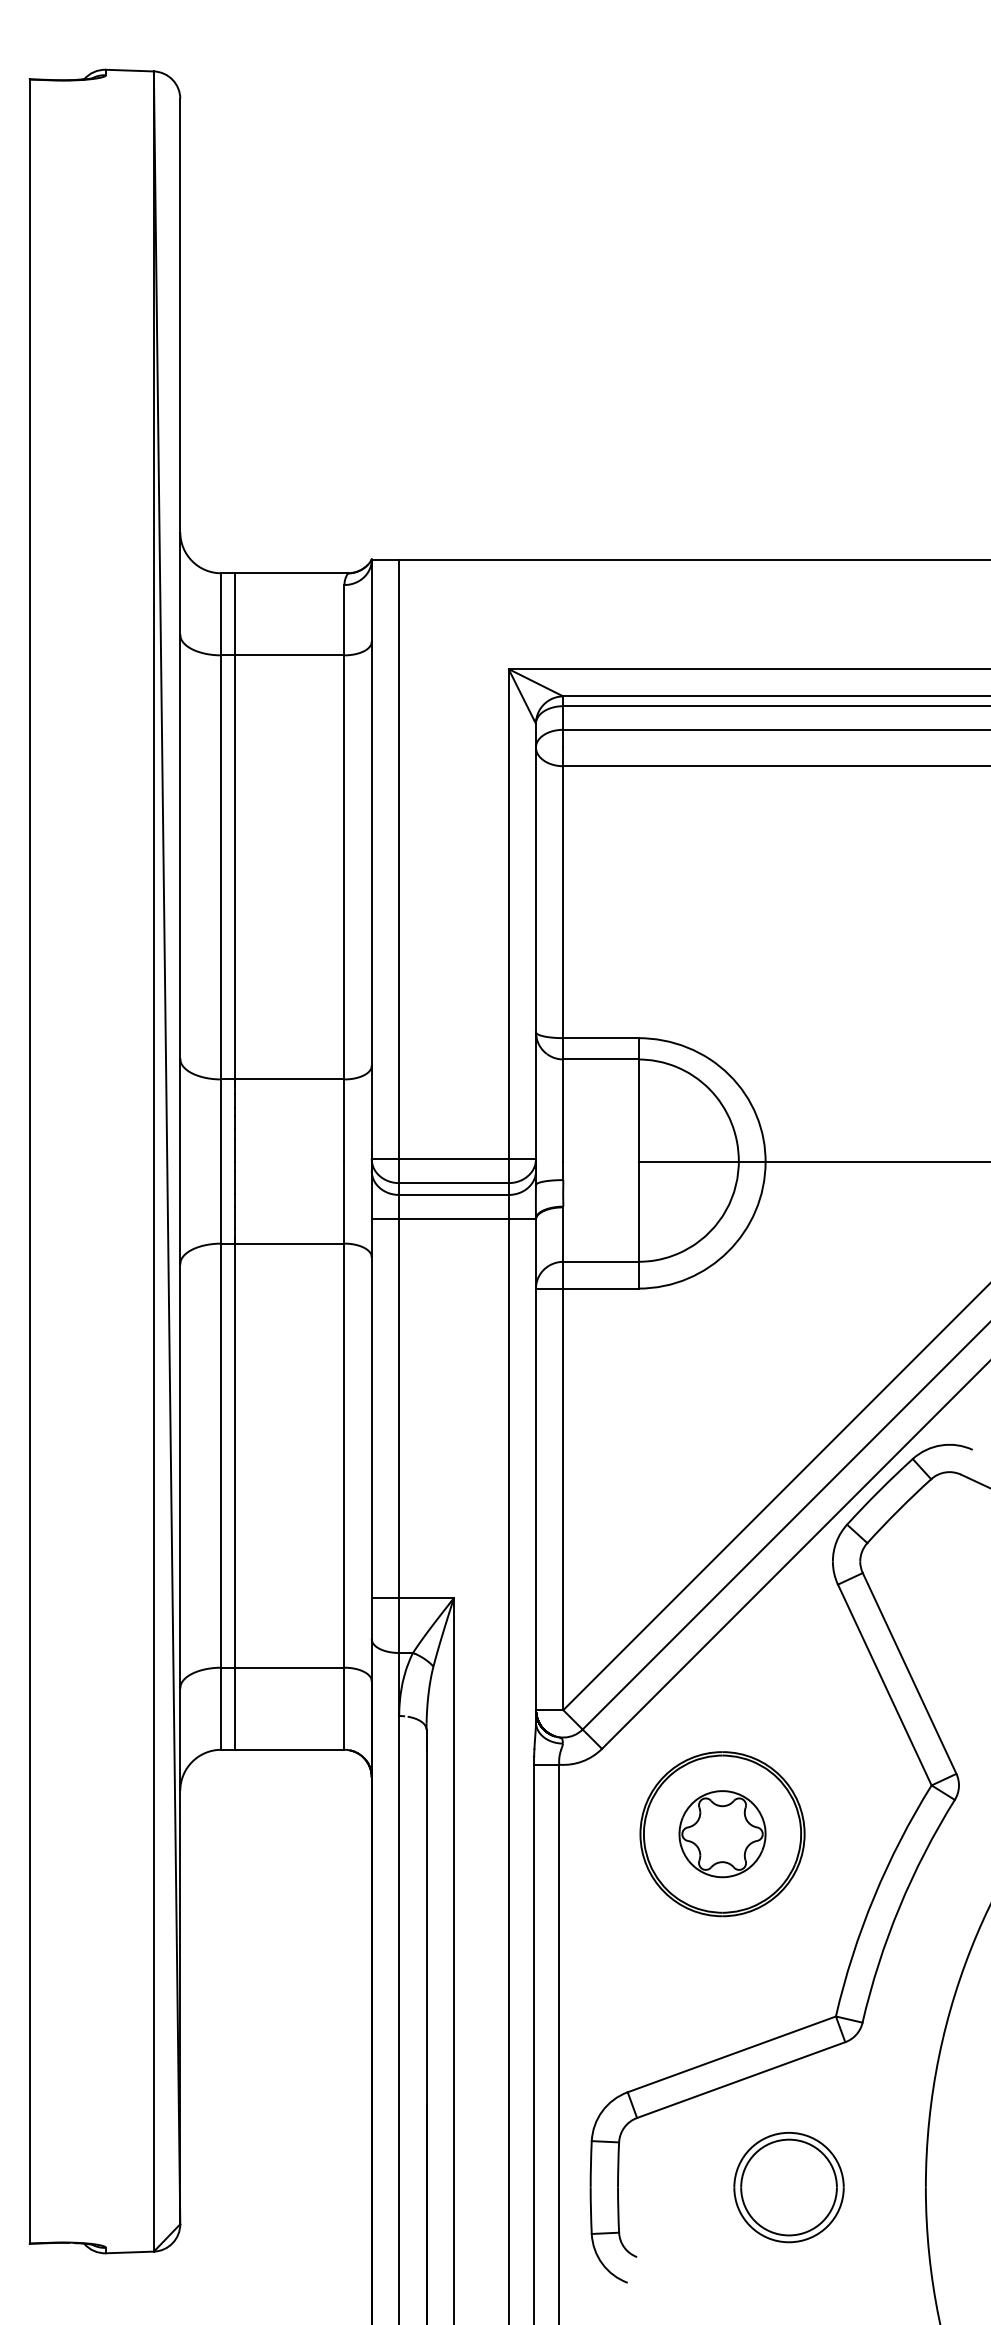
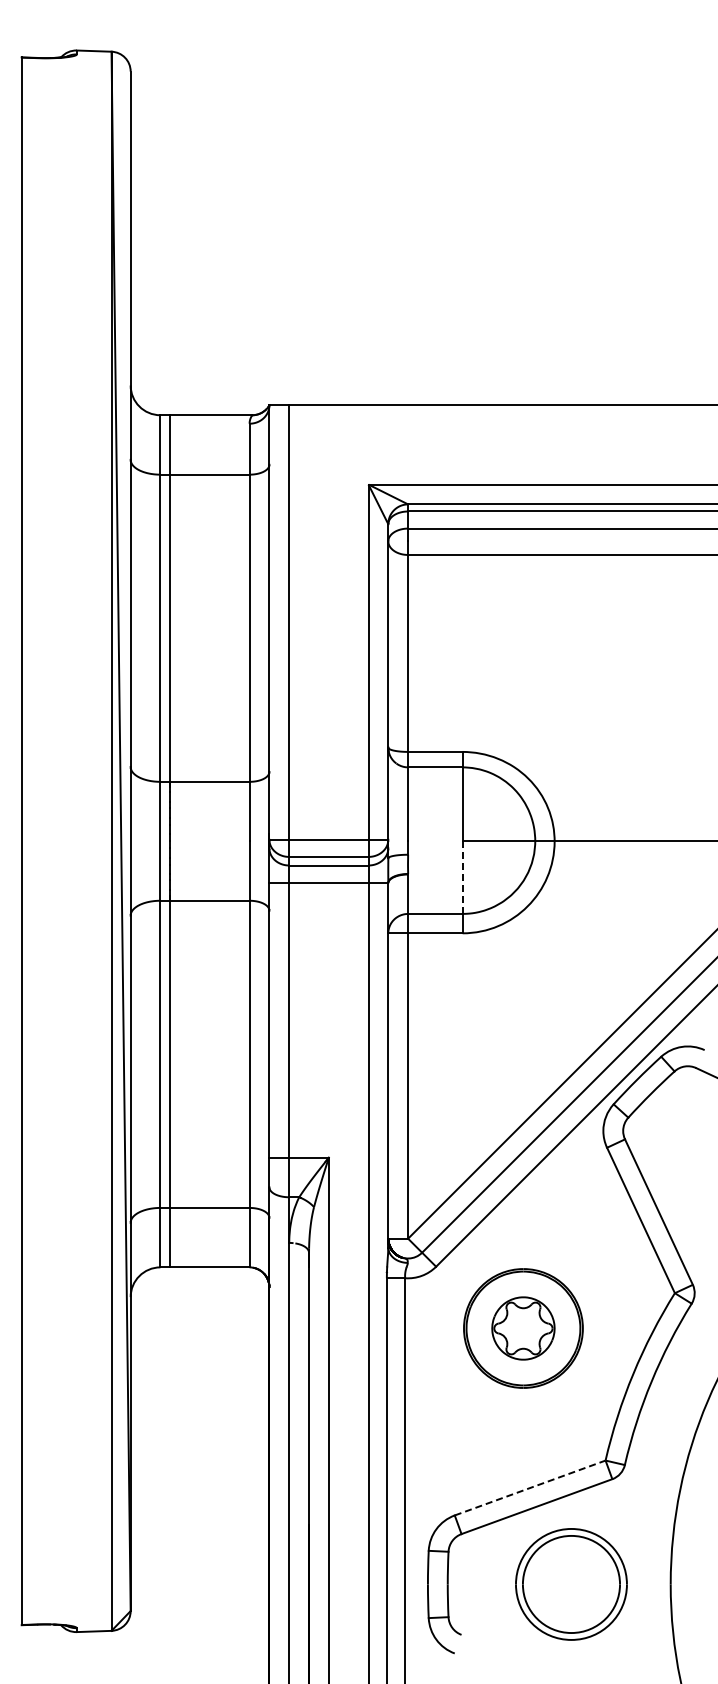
line: (638, 1211) -> (462, 877), solid -> dashed
line: (732, 2053) -> (530, 1487), solid -> dashed
part: (788, 2187) -> (571, 1584), size x1.4

